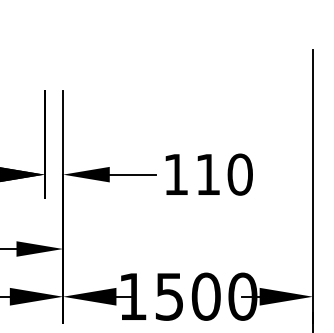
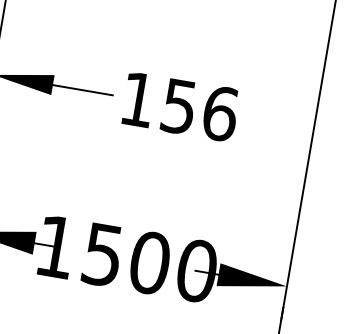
text: (224, 174) -> (200, 110), 110 -> 156

